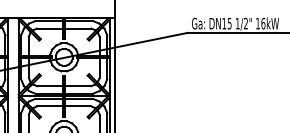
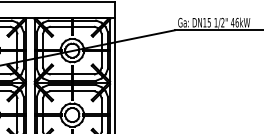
text: (257, 23) -> (232, 22), 16kW -> 46kW

